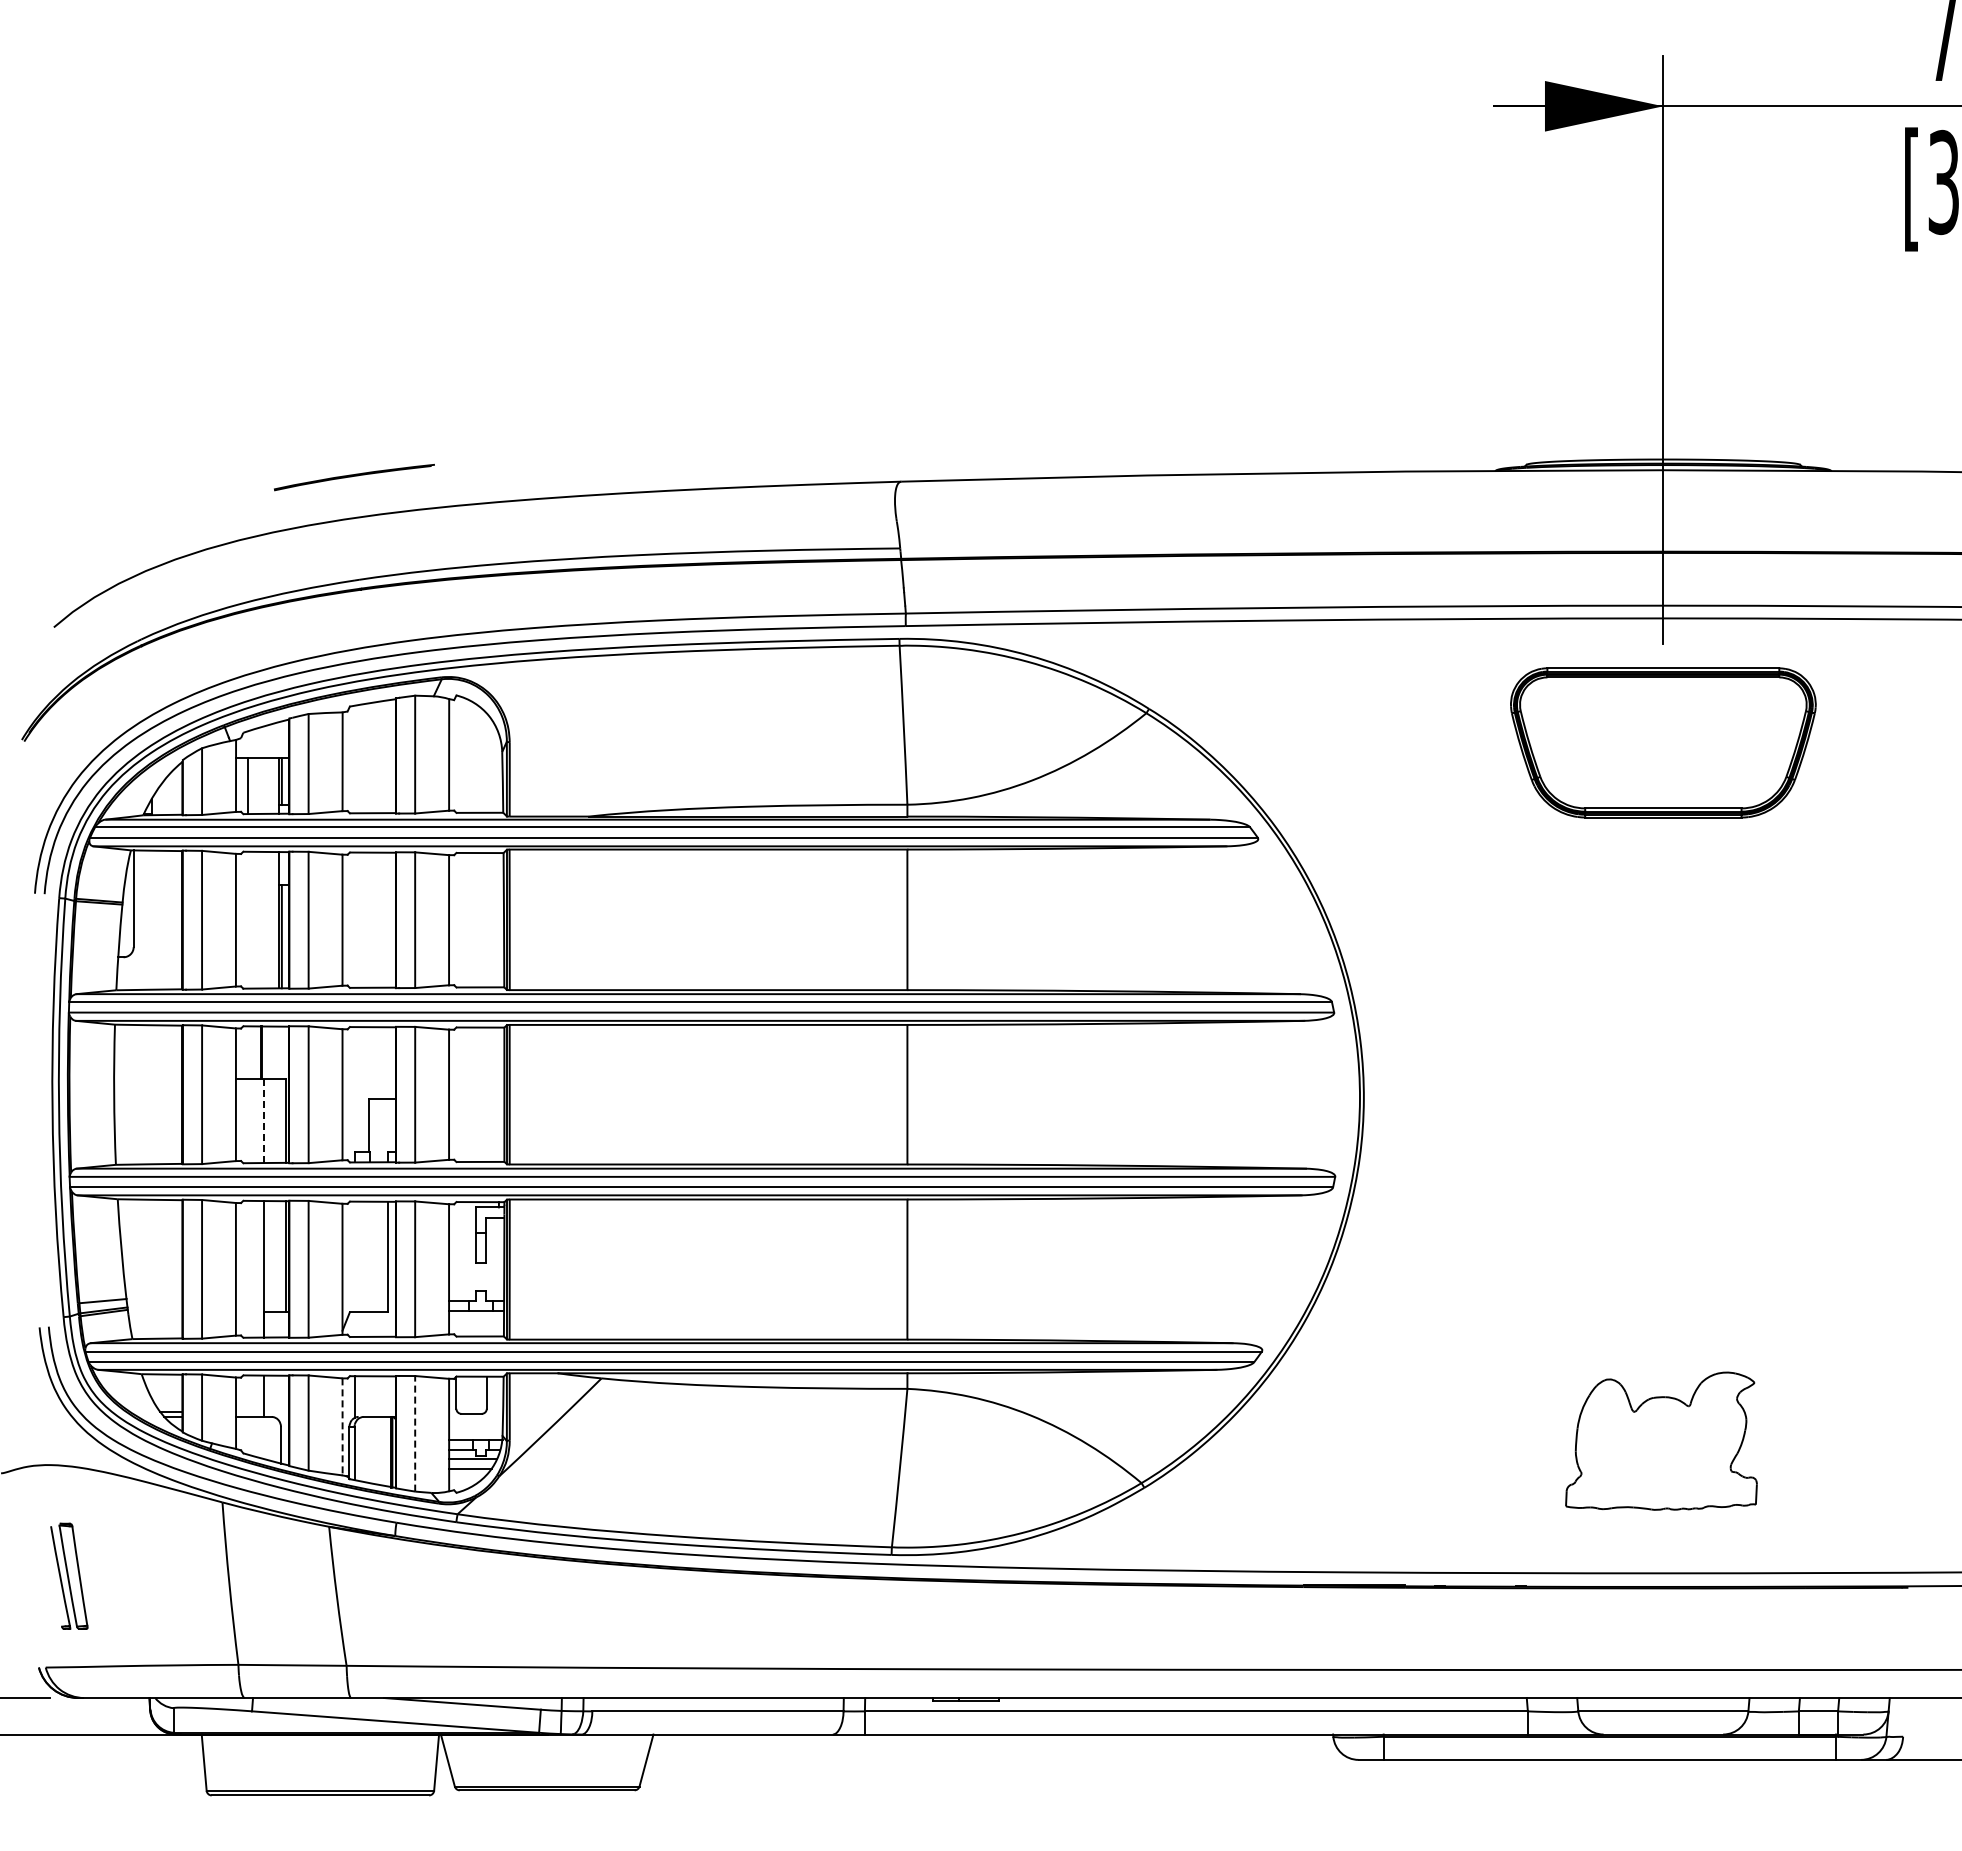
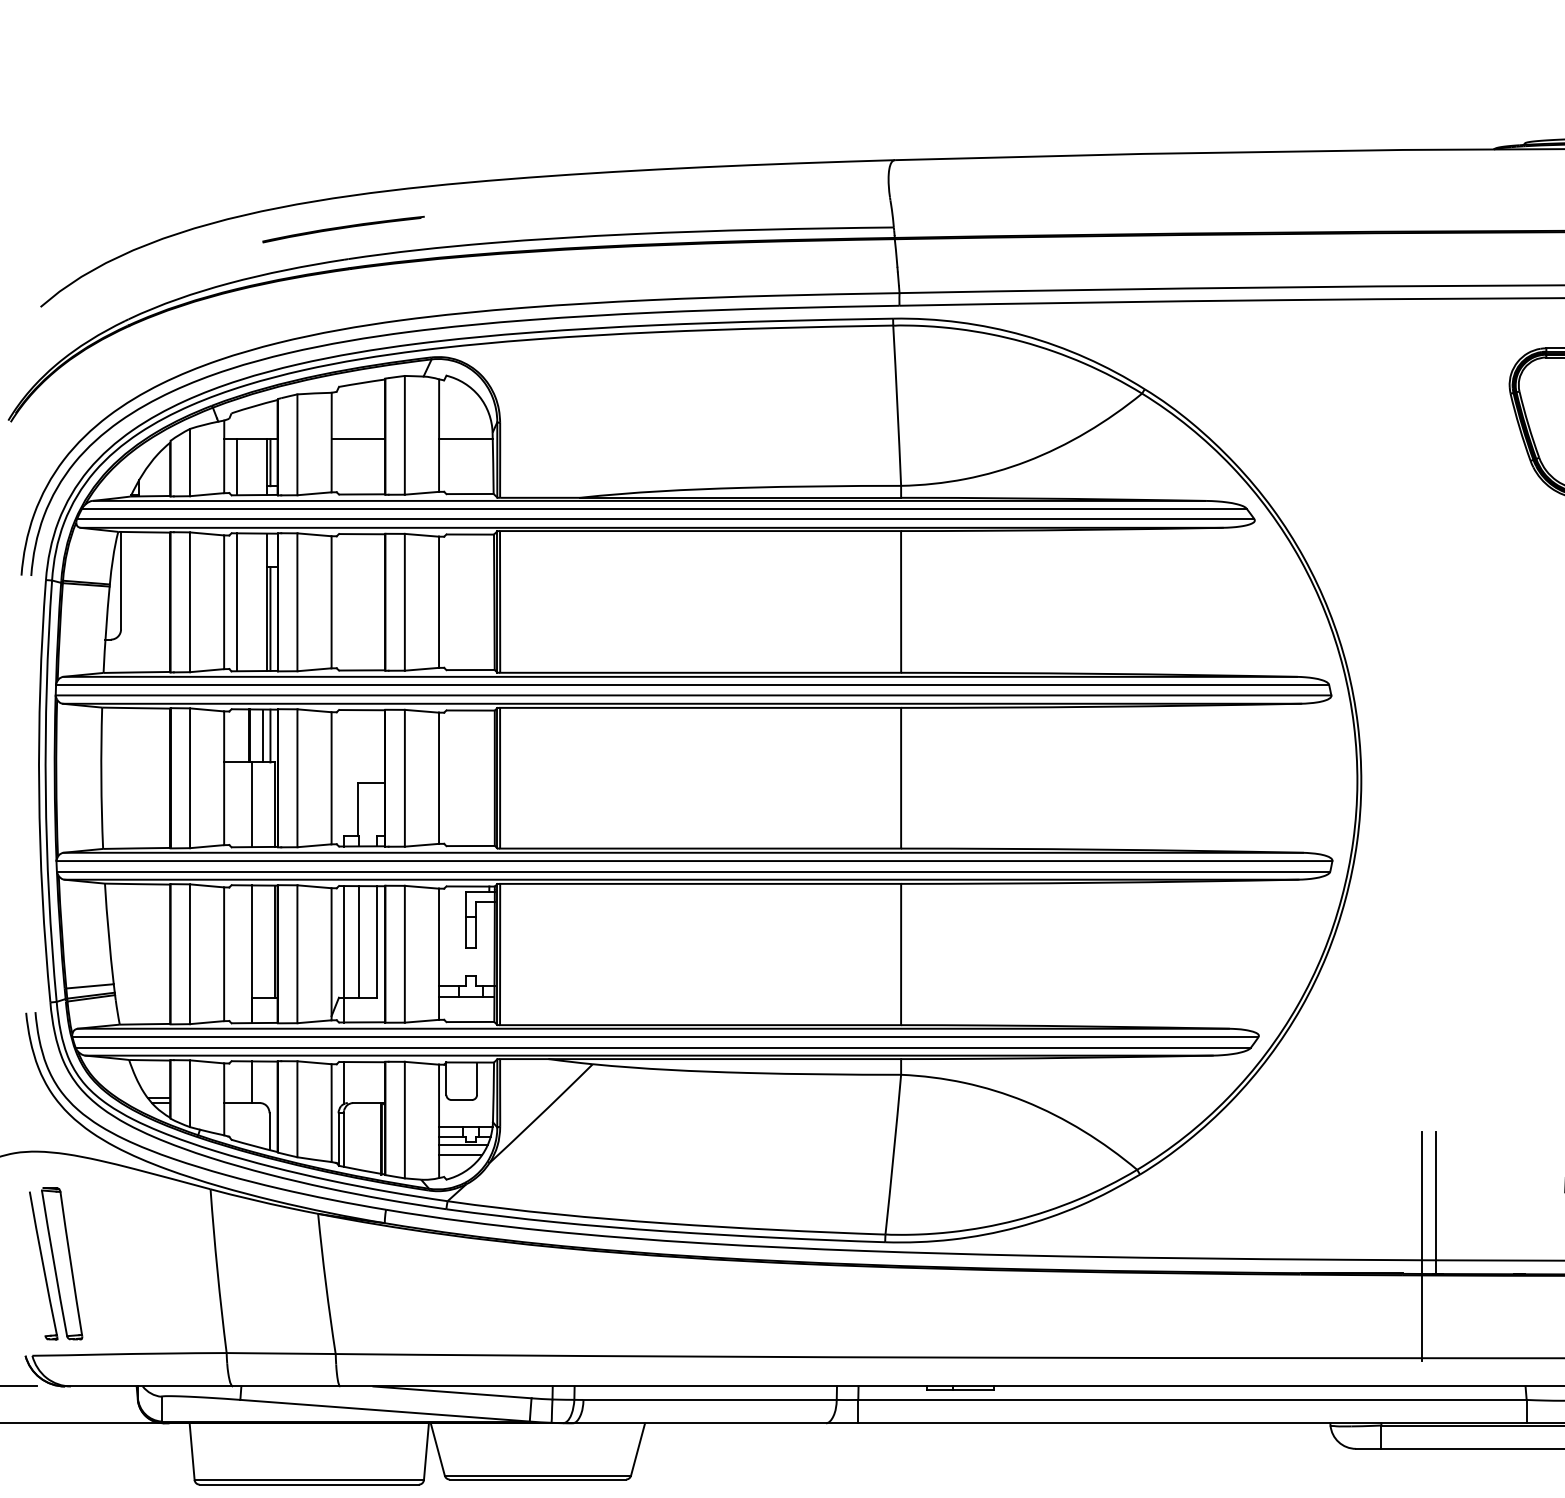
part: (354, 477) -> (343, 229), moved
line: (368, 758) -> (357, 439), added
line: (475, 758) -> (465, 439), added
line: (248, 919) -> (236, 601), added
line: (274, 1052) -> (263, 735), added
line: (281, 1052) -> (270, 735), added
line: (263, 1120) -> (251, 804), dashed -> solid
line: (369, 1256) -> (358, 941), added
line: (354, 1269) -> (343, 954), added
line: (342, 1426) -> (331, 1112), dashed -> solid
line: (415, 1433) -> (405, 1119), dashed -> solid
line: (1438, 1515) -> (1436, 1202), added
line: (1423, 1558) -> (1421, 1245), added
part: (69, 1576) -> (56, 1263), size x1.43

